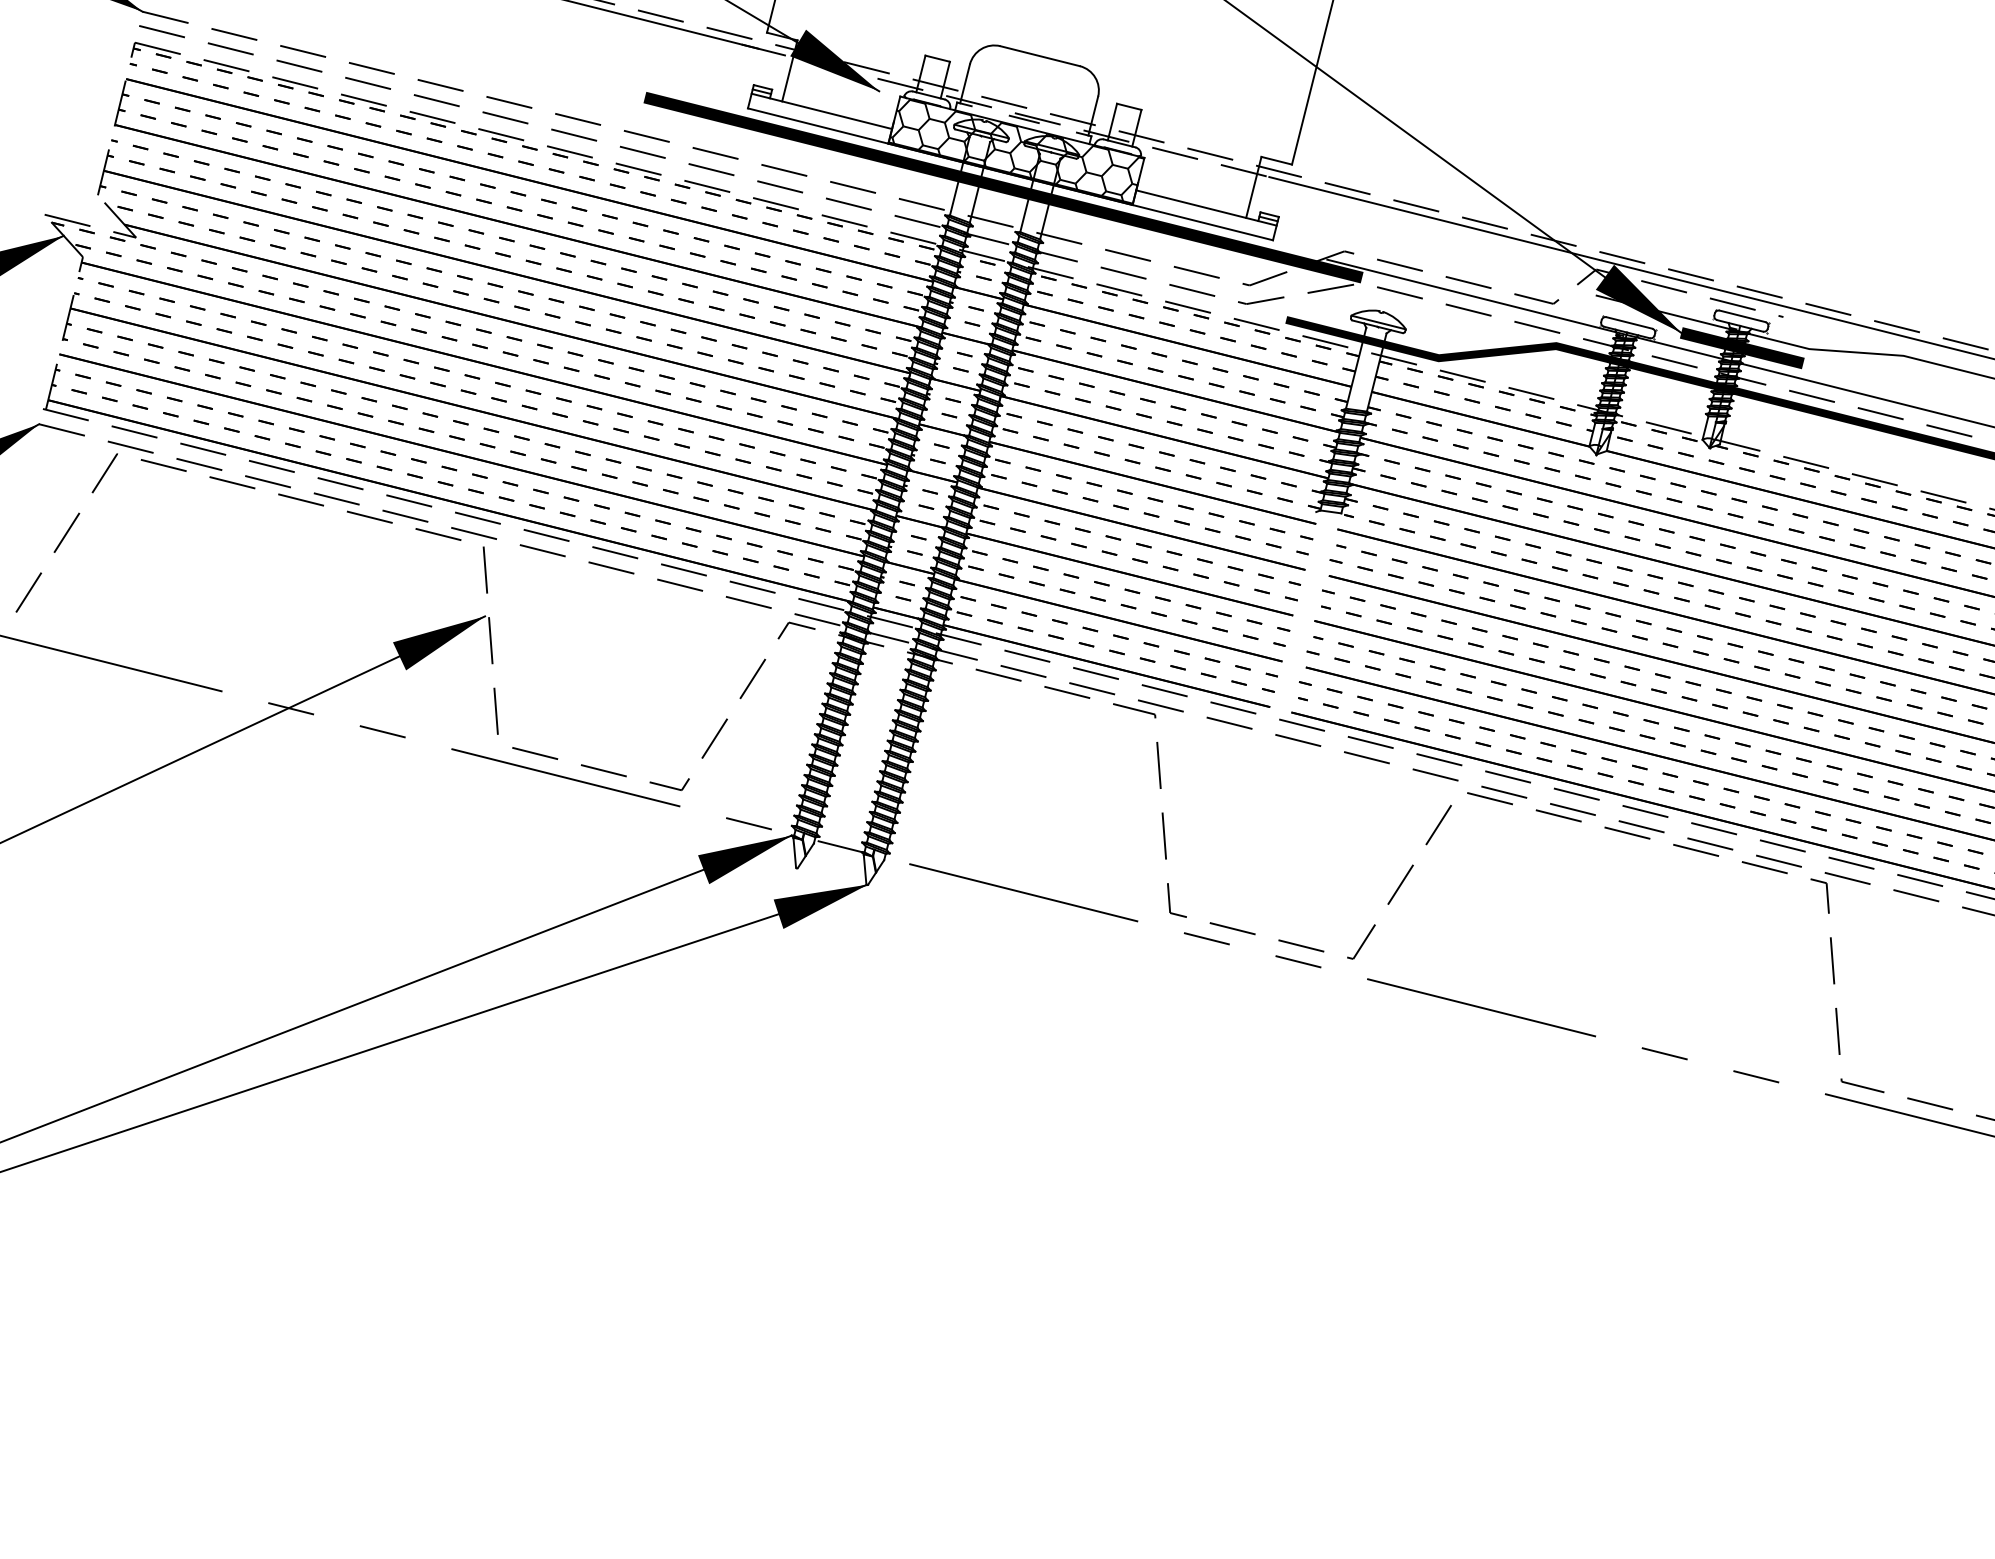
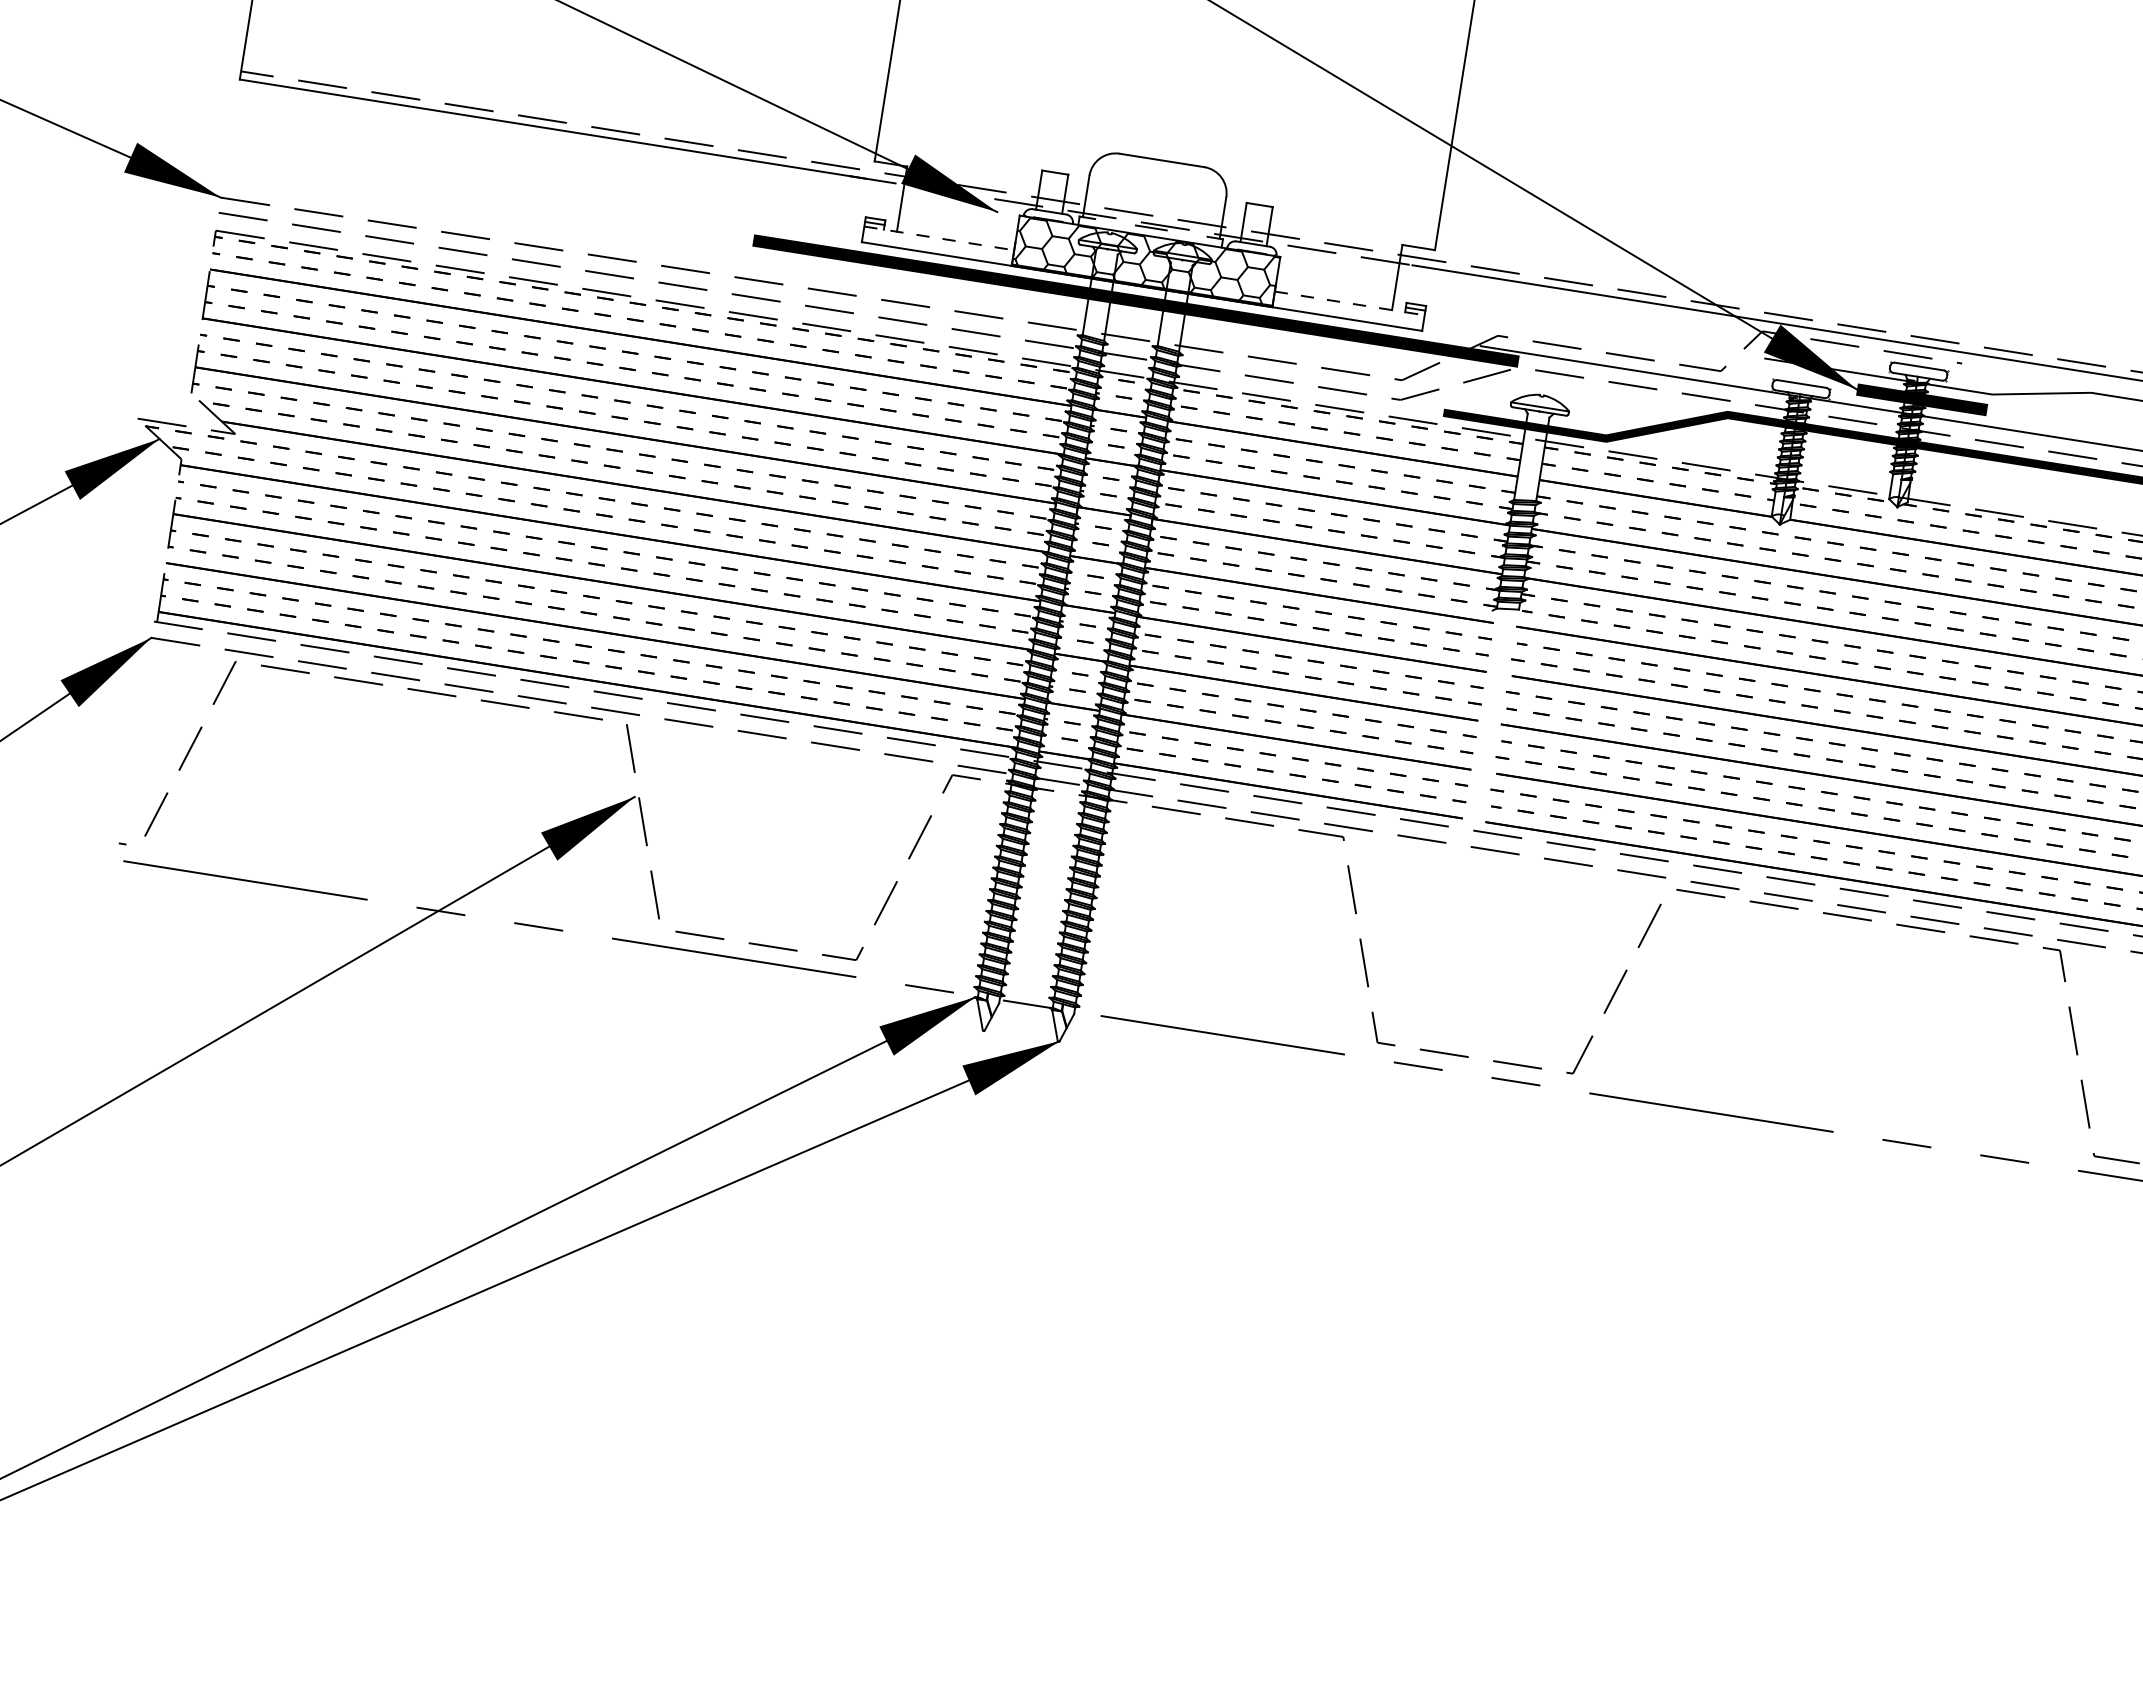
line: (822, 111) -> (939, 238), solid -> dashed
line: (1206, 208) -> (1349, 303), solid -> dashed

